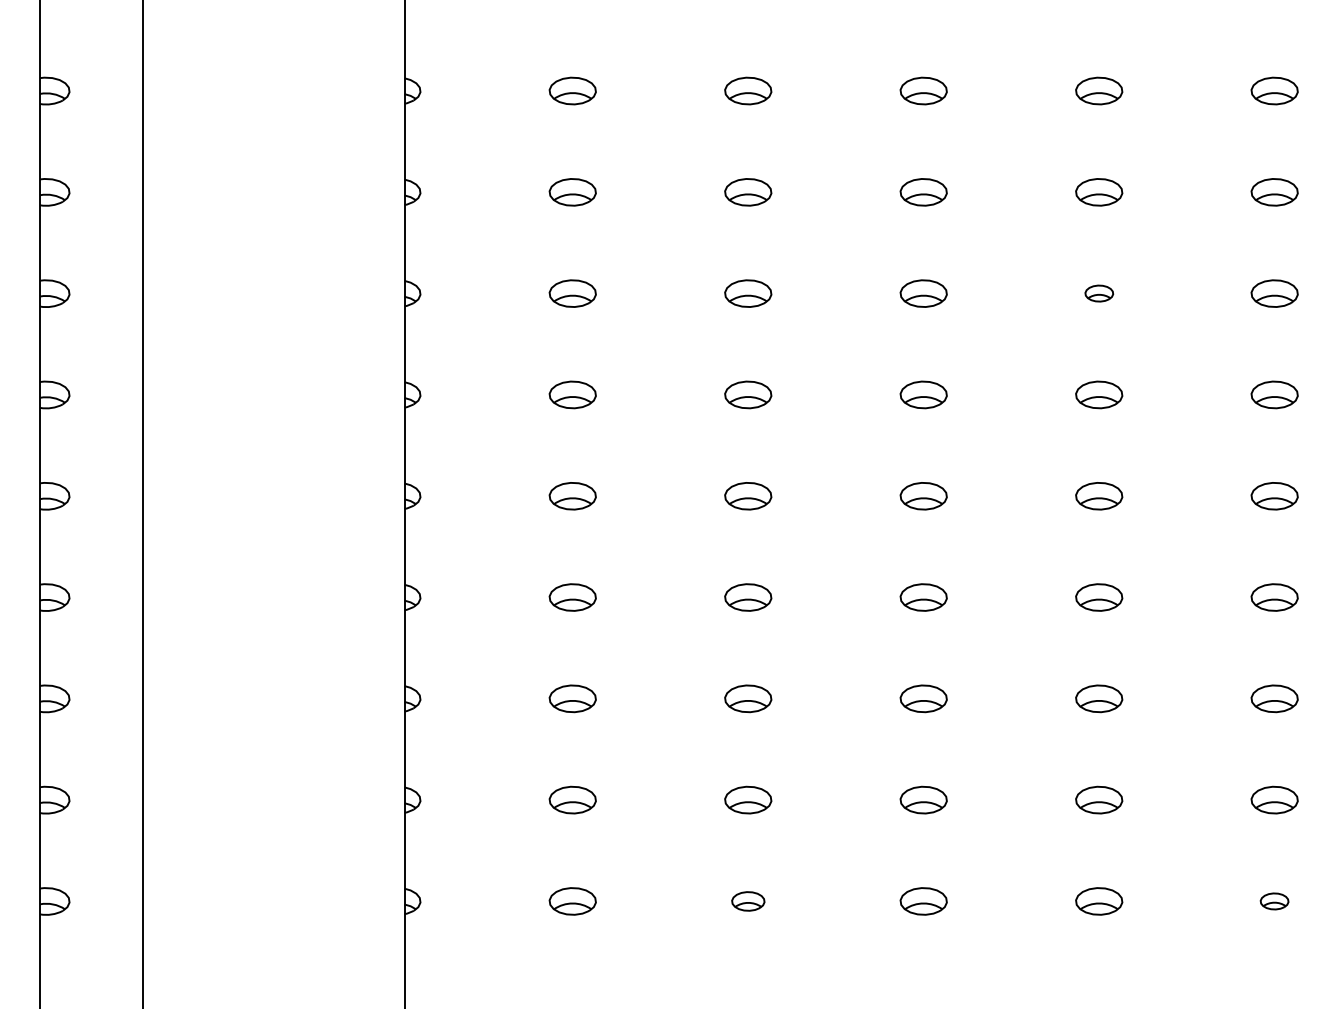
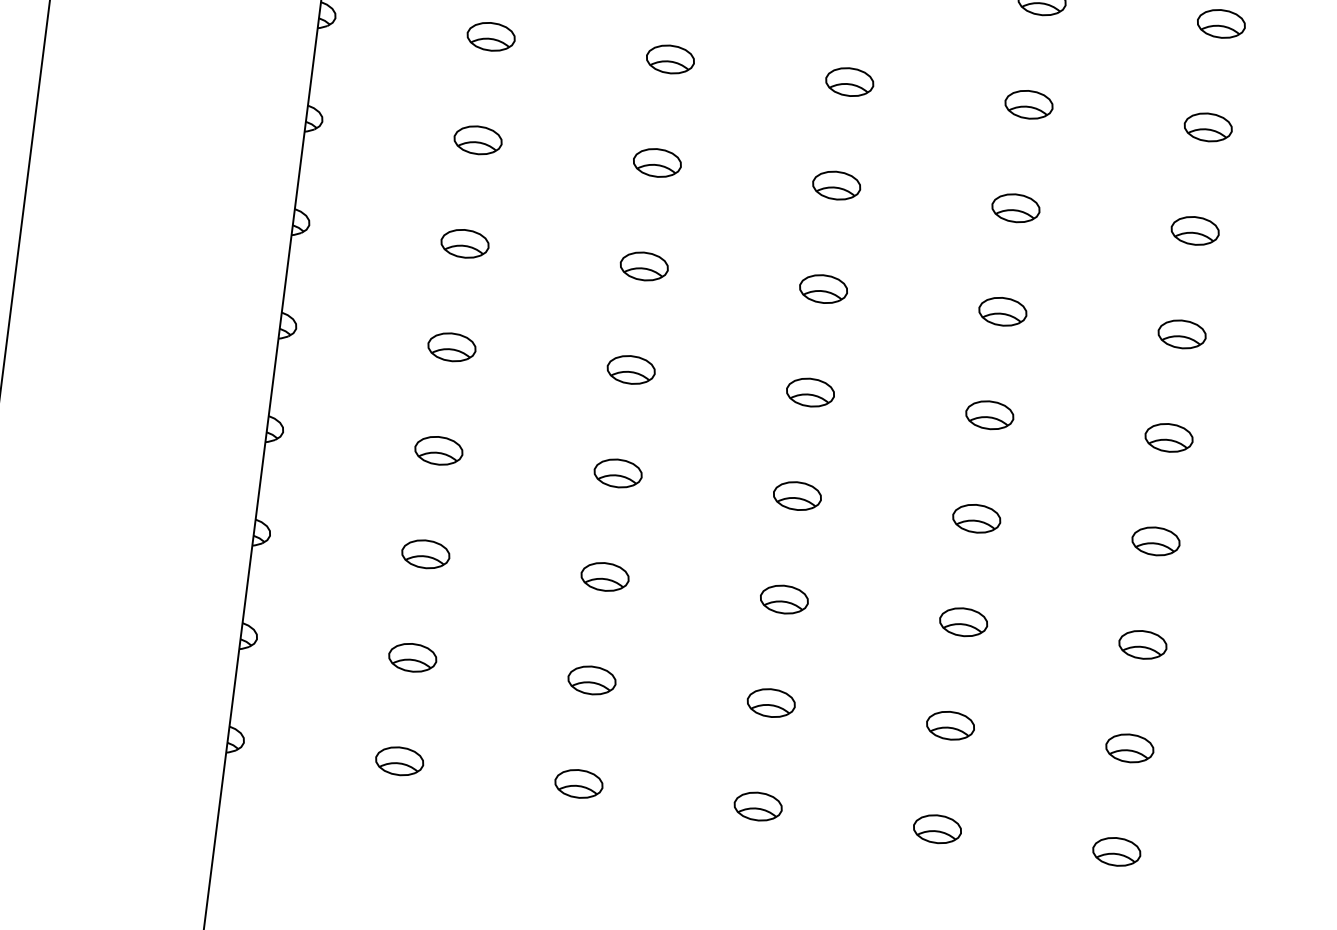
part: (1099, 293) -> (1016, 208), size x1.67
part: (748, 901) -> (579, 784), size x1.43
part: (1274, 901) -> (1116, 851), size x1.67

